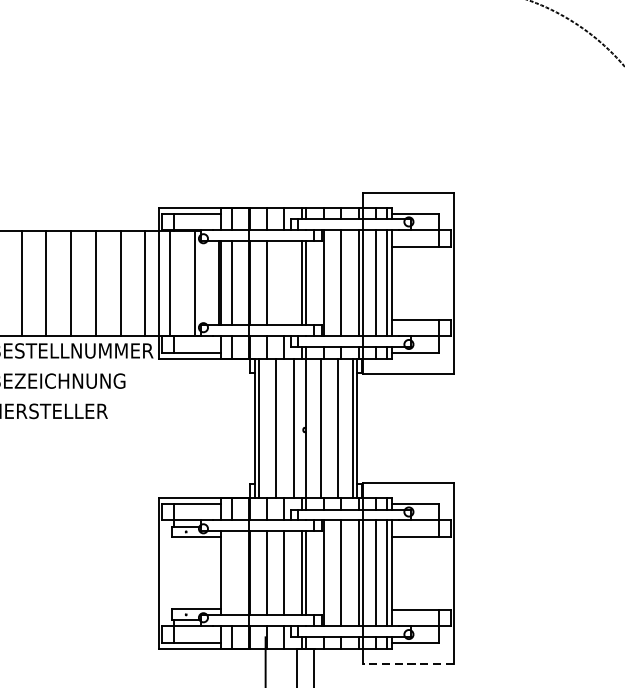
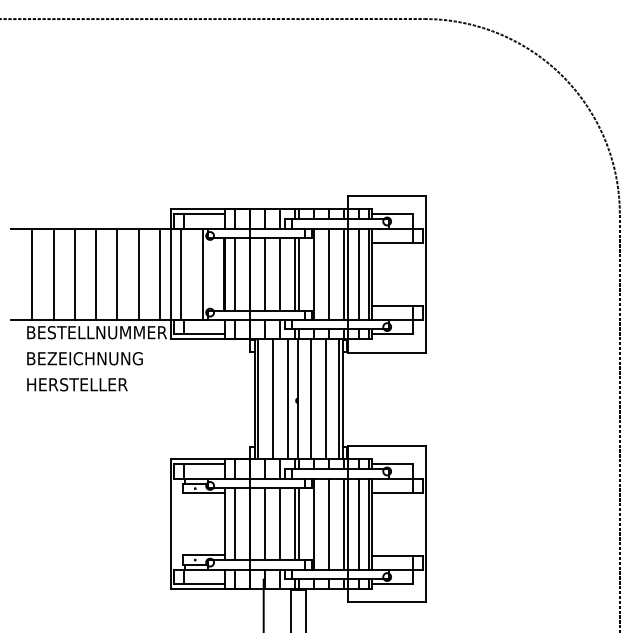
line: (283, 283) -> (279, 274), added
line: (231, 573) -> (234, 524), added
line: (408, 664) -> (386, 602), dashed -> solid

